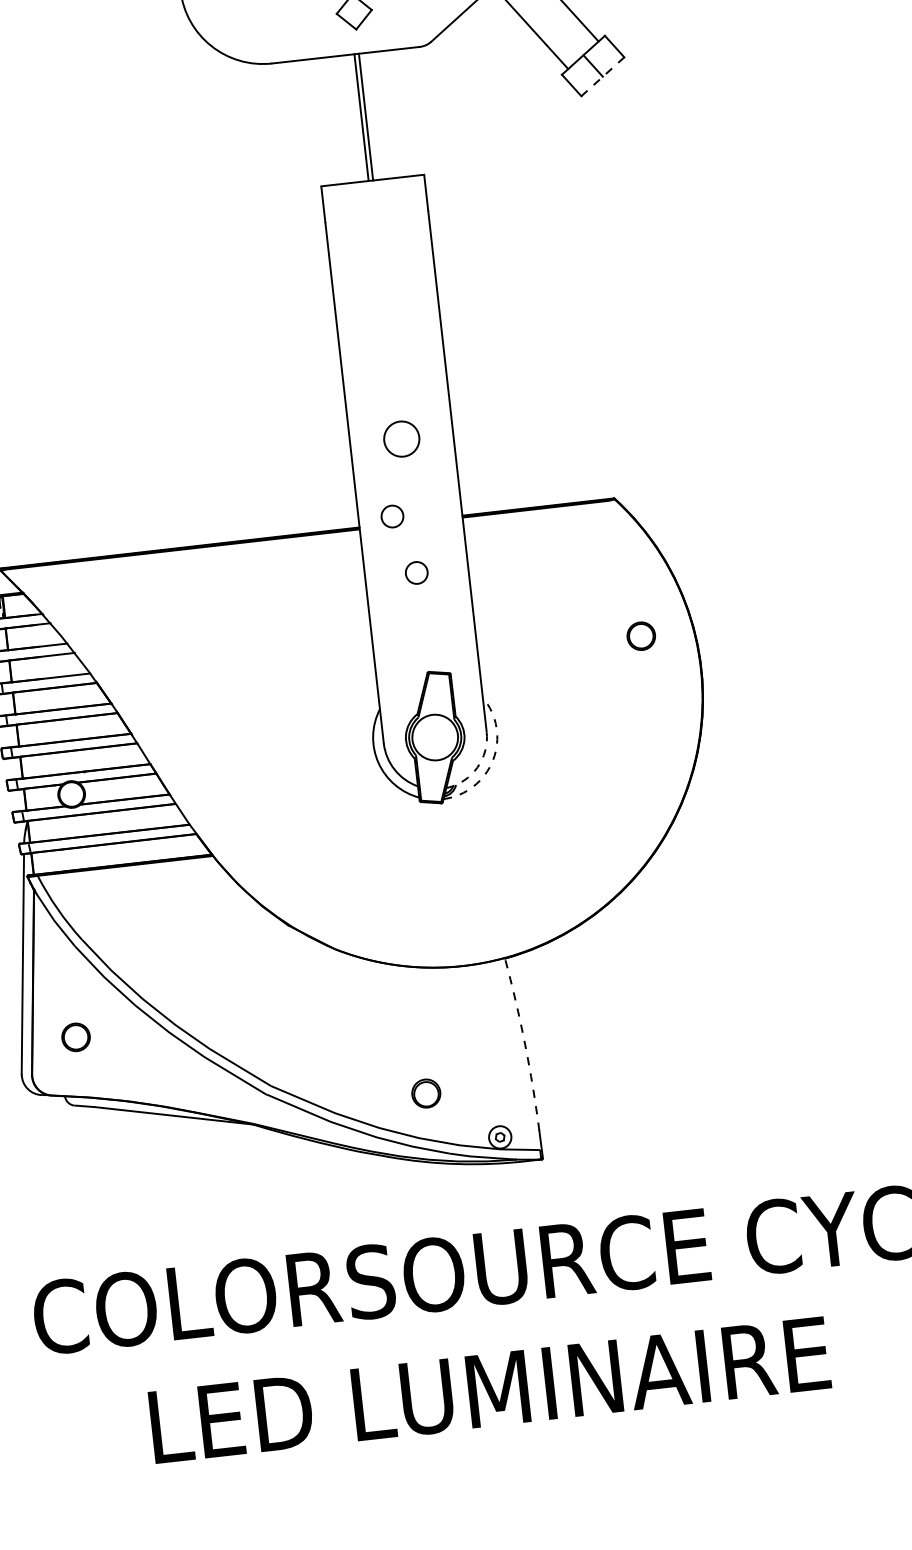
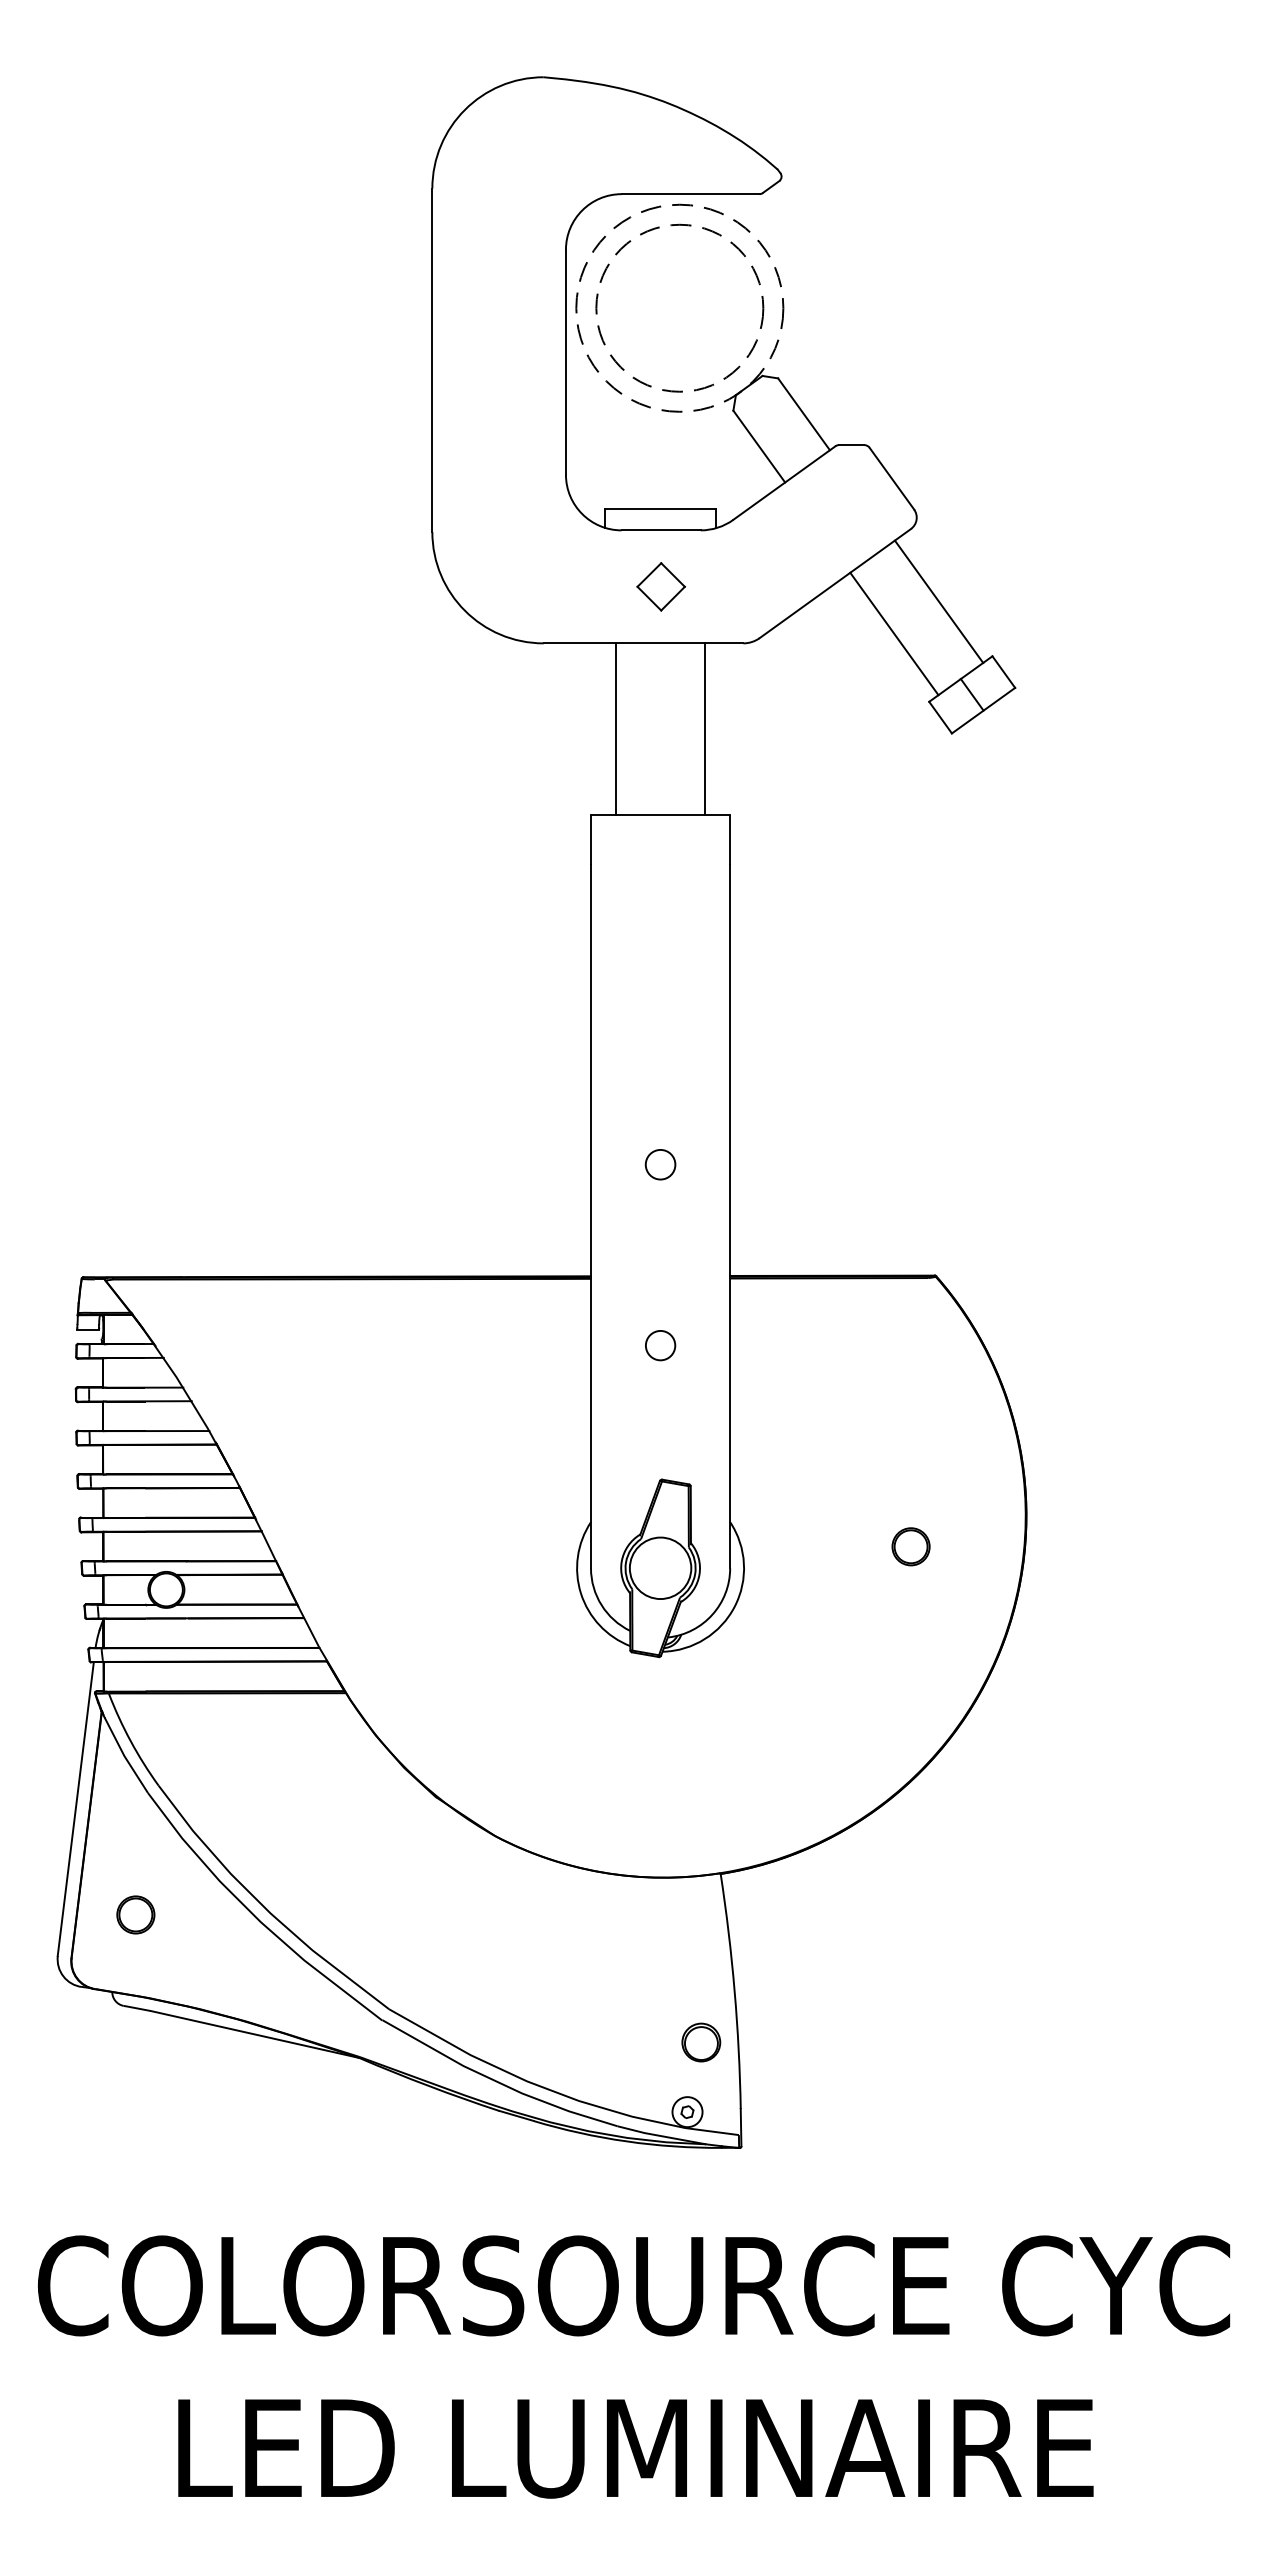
line: (602, 76) -> (983, 710), dashed -> solid
line: (366, 116) -> (705, 728), moved
line: (361, 117) -> (616, 728), moved
circle: (401, 439) -> (660, 1164), size x0.62
circle: (392, 516) -> (636, 1266), removed
part: (640, 636) -> (910, 1546), moved
arc: (493, 759) -> (734, 1606), dashed -> solid
arc: (477, 767) -> (712, 1614), dashed -> solid
arc: (524, 1044) -> (734, 1991), dashed -> solid
part: (426, 1093) -> (701, 2042), moved

